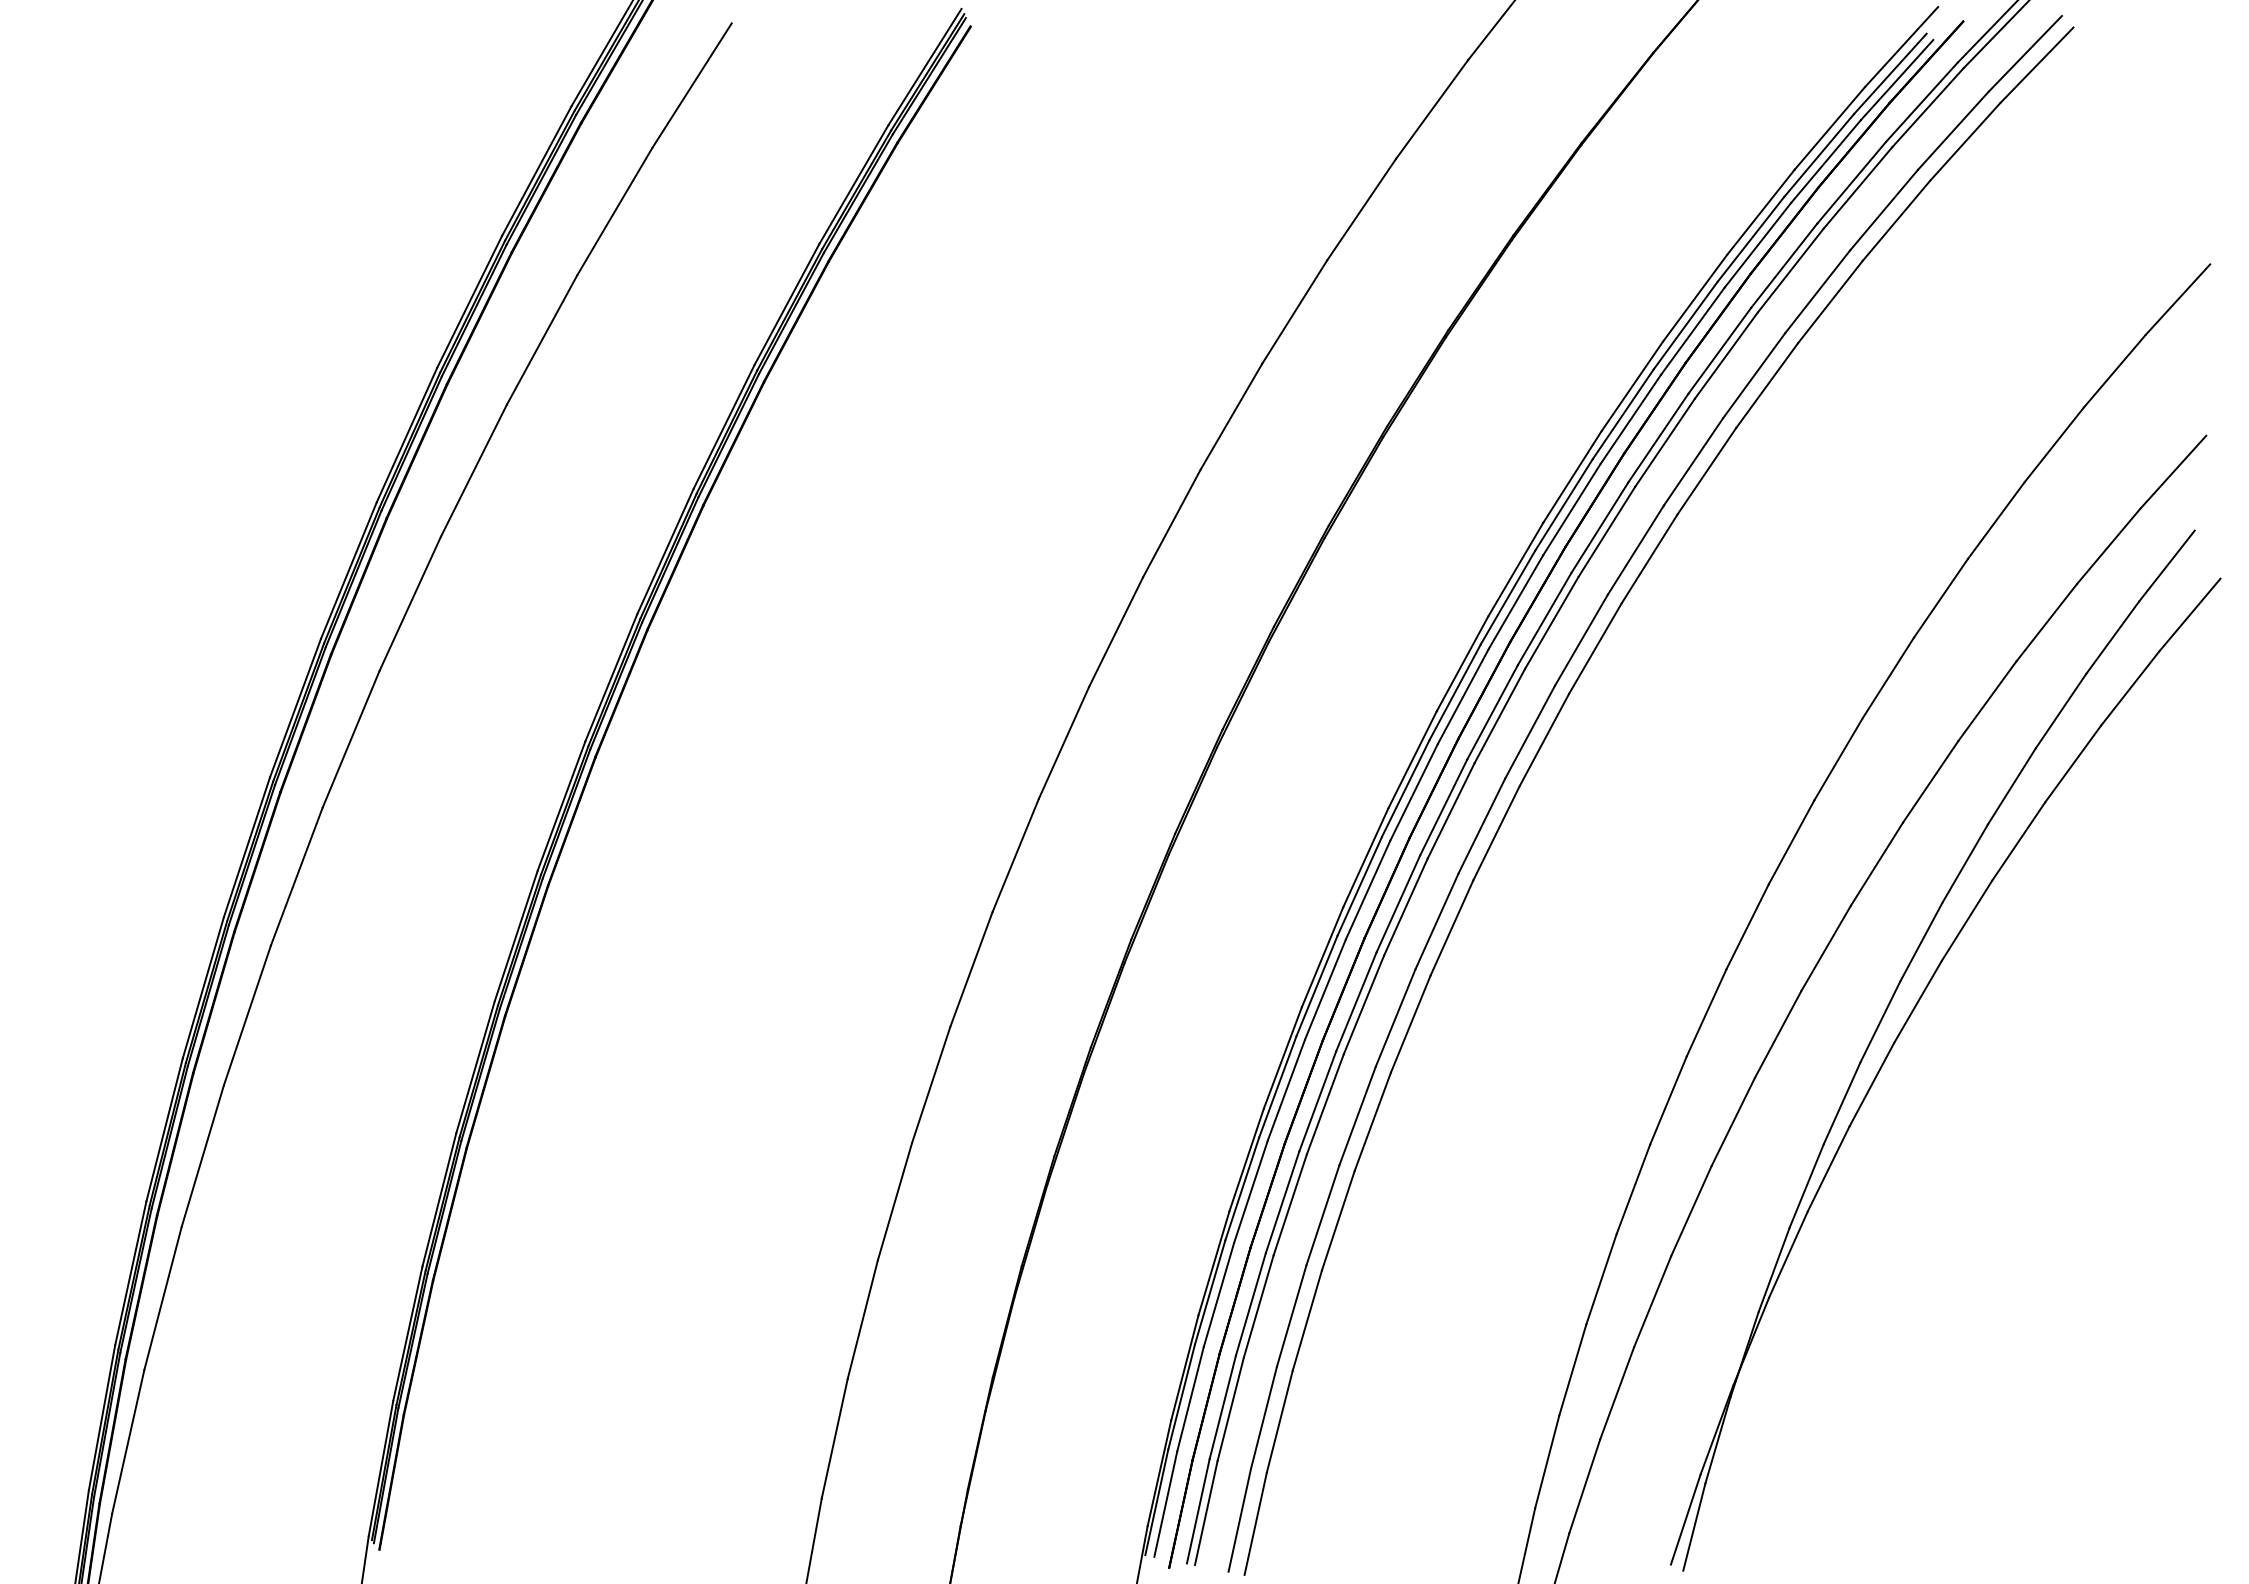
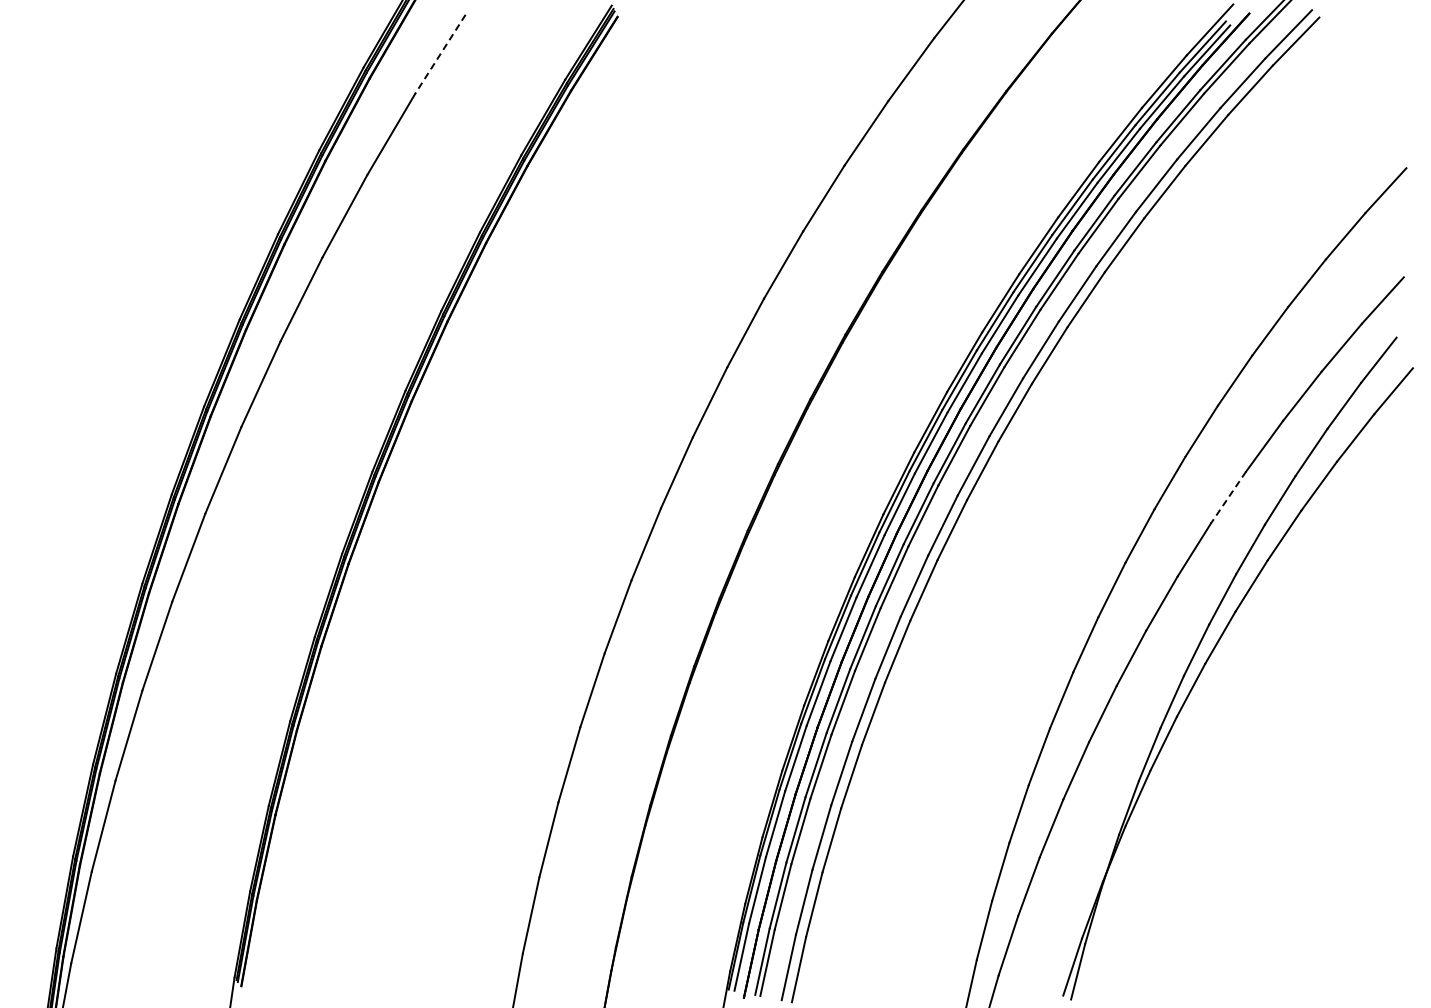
line: (692, 85) -> (440, 54), solid -> dashed
line: (1930, 781) -> (1228, 497), solid -> dashed

